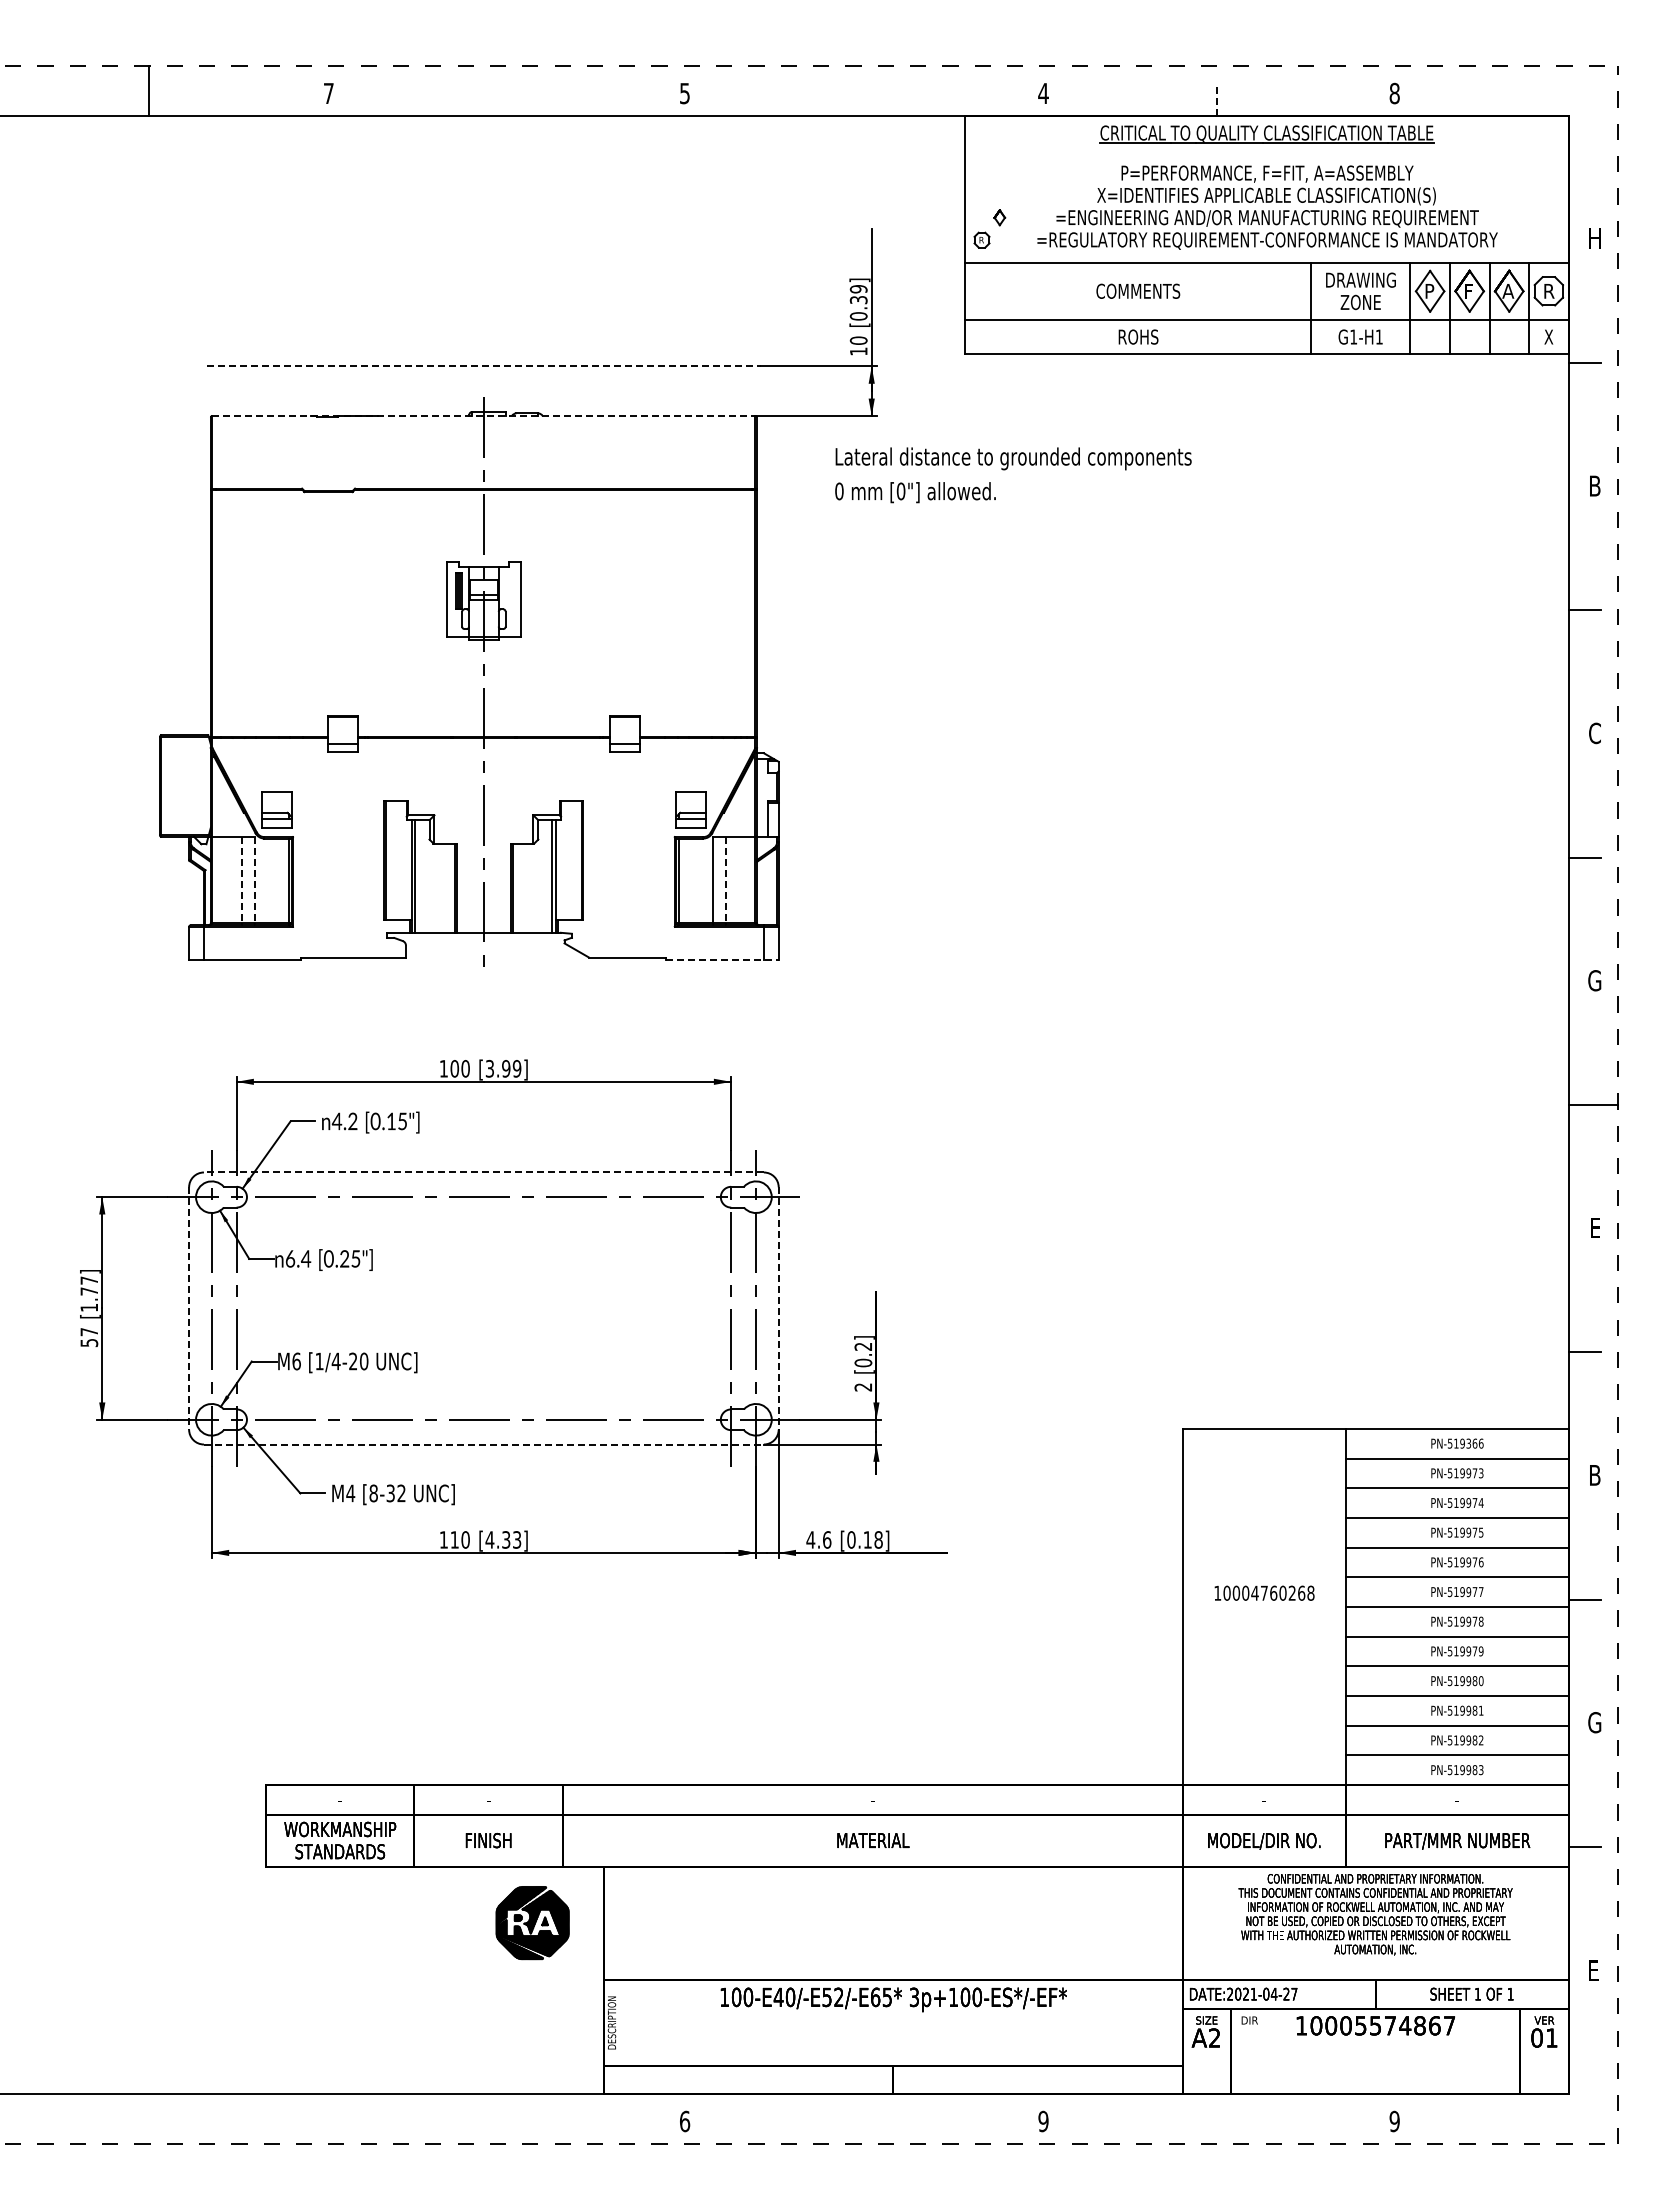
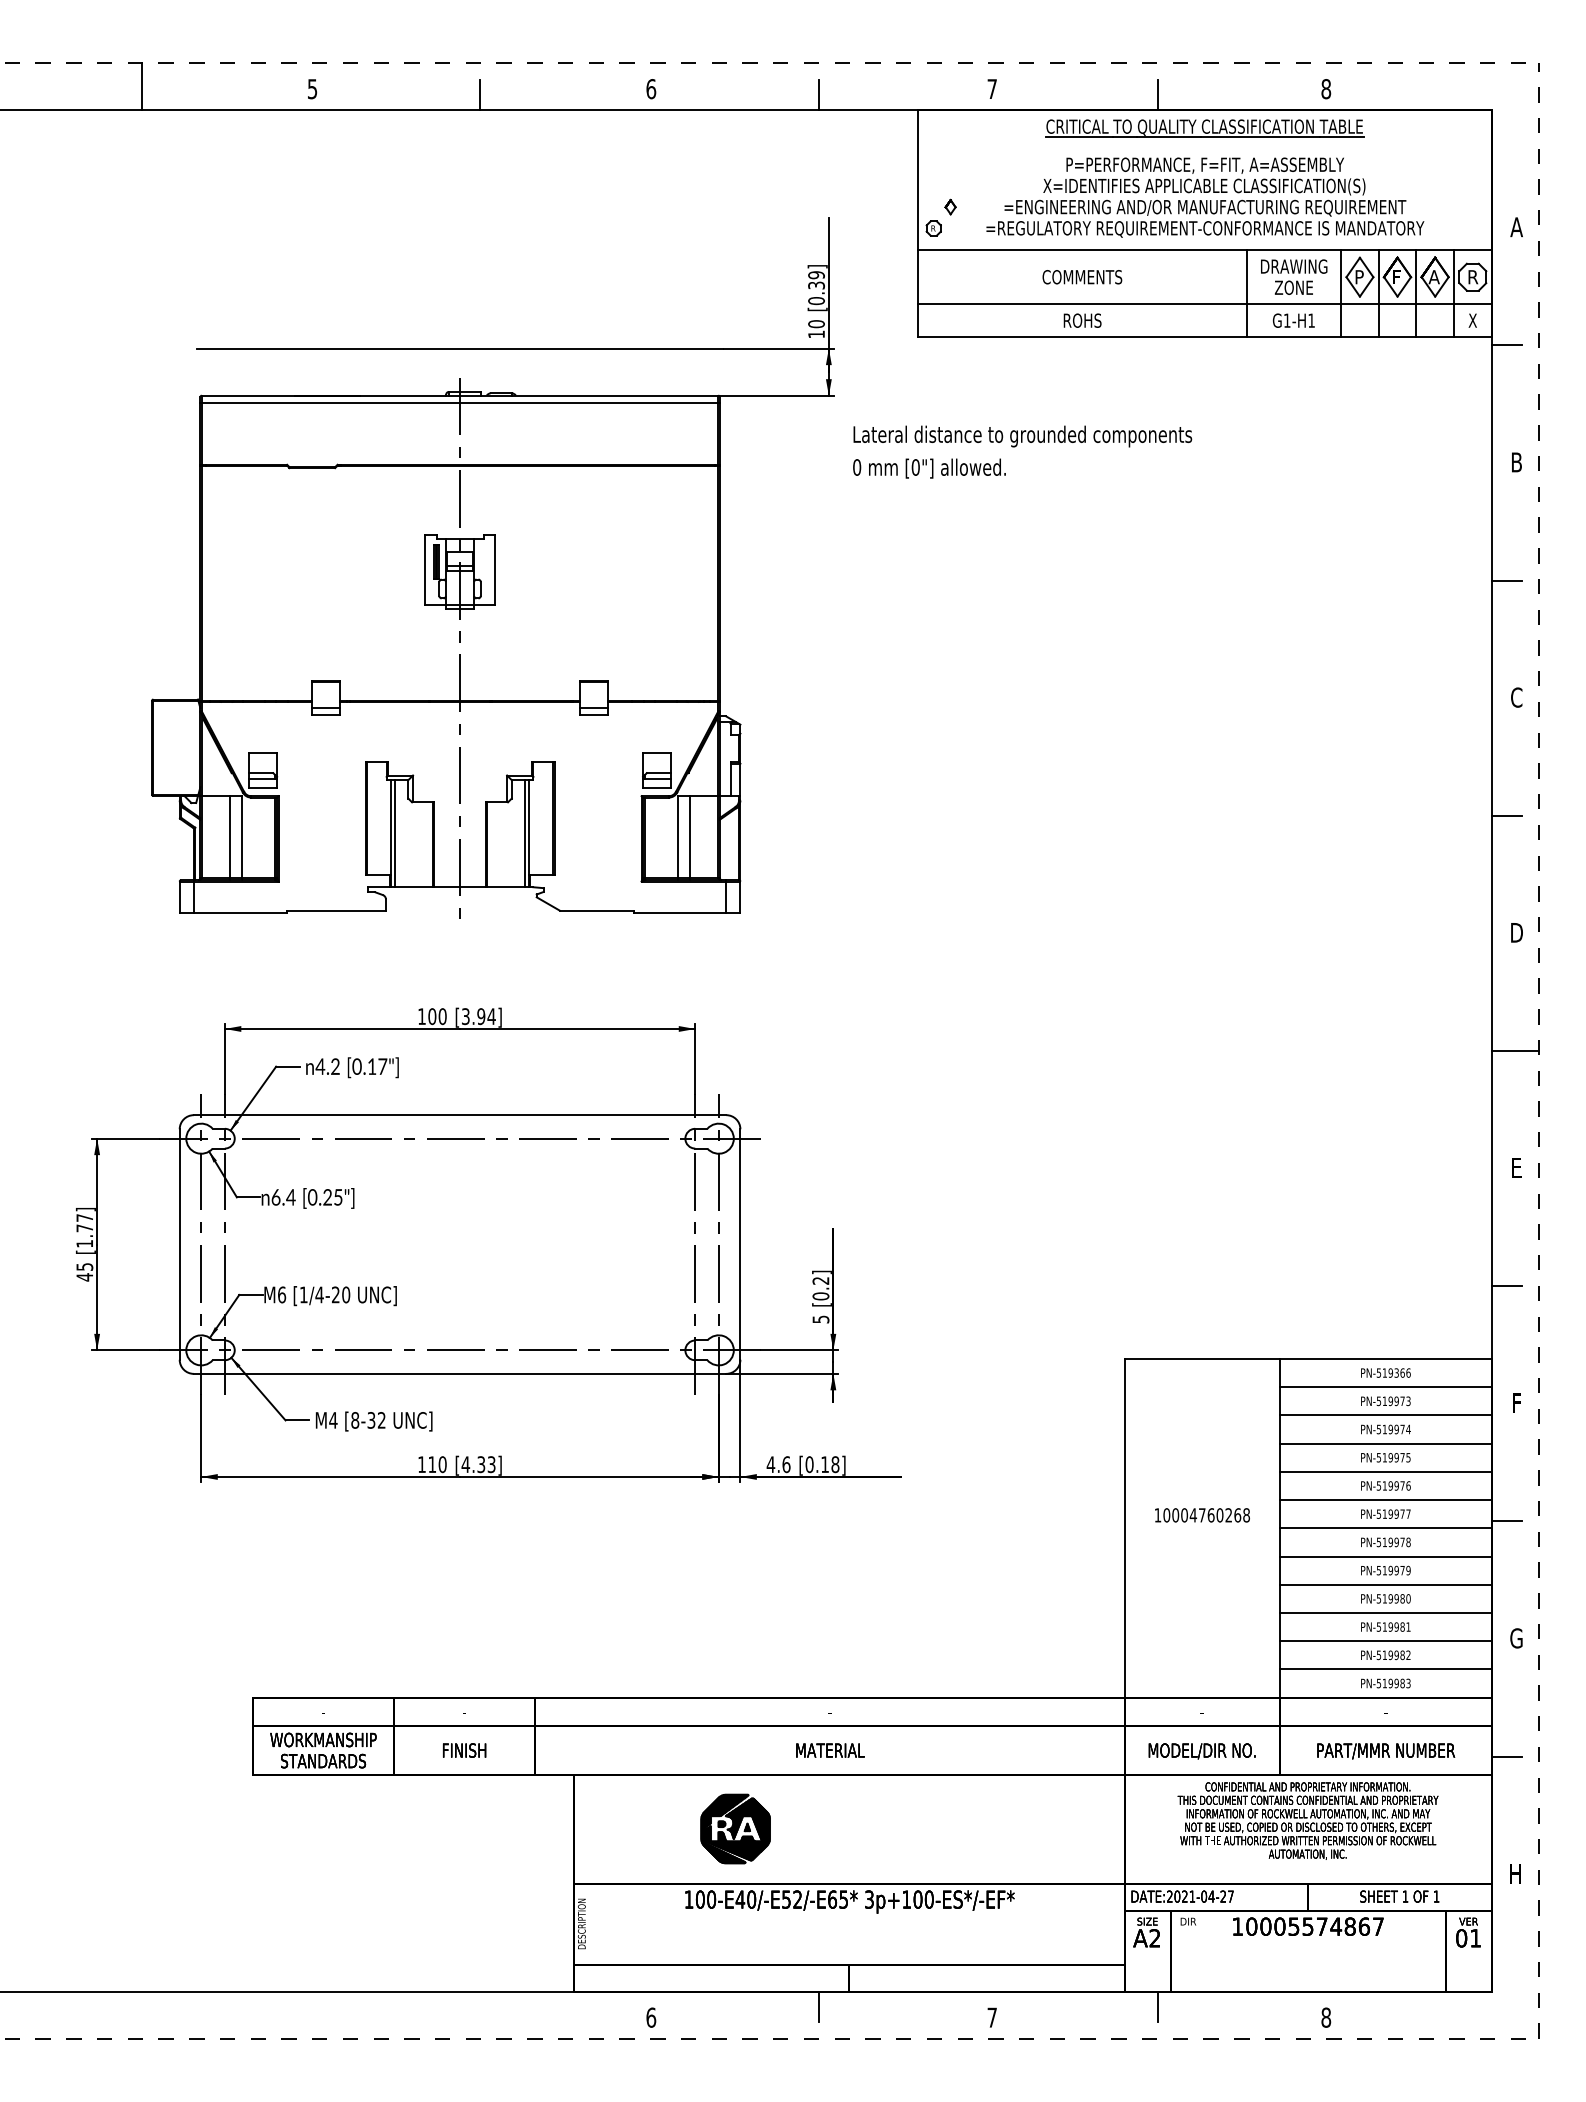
text: (328, 93) -> (312, 89), 7 -> 5
text: (685, 93) -> (651, 89), 5 -> 6
text: (1043, 93) -> (992, 89), 4 -> 7
line: (505, 99) -> (480, 94), added
line: (861, 99) -> (819, 94), added
line: (1217, 99) -> (1157, 94), dashed -> solid
text: (1594, 238) -> (1516, 226), H -> A
line: (483, 366) -> (459, 348), dashed -> solid
line: (483, 415) -> (459, 395), dashed -> solid
line: (483, 423) -> (459, 402), added
text: (1013, 475) -> (1022, 452), moved
line: (242, 880) -> (230, 837), dashed -> solid
line: (254, 880) -> (241, 837), dashed -> solid
line: (725, 880) -> (689, 837), dashed -> solid
line: (723, 959) -> (687, 912), dashed -> solid
text: (1594, 980) -> (1516, 932), G -> D
text: (516, 1068) -> (491, 1016), [3.99] -> [3.94]
text: (402, 1121) -> (382, 1066), [0.15"] -> [0.17"]
line: (483, 1172) -> (459, 1115), dashed -> solid
line: (189, 1309) -> (180, 1245), dashed -> solid
line: (778, 1309) -> (740, 1245), dashed -> solid
text: (89, 1337) -> (84, 1272), 57 -> 45
text: (863, 1387) -> (821, 1319), 2 -> 5
line: (483, 1444) -> (459, 1373), dashed -> solid
text: (1595, 1475) -> (1517, 1403), B -> F
part: (532, 1923) -> (735, 1829), moved
text: (1593, 1970) -> (1515, 1874), E -> H
line: (861, 2110) -> (819, 2007), added
line: (1217, 2110) -> (1157, 2007), added
text: (1043, 2121) -> (992, 2017), 9 -> 7
text: (1394, 2121) -> (1326, 2017), 9 -> 8

